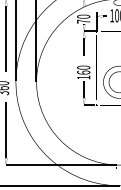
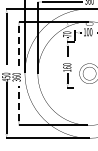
line: (5, 40) -> (18, 47), solid -> dashed
line: (5, 130) -> (18, 103), solid -> dashed

